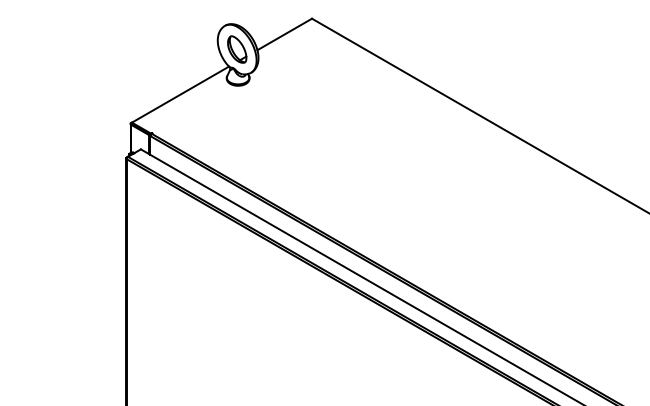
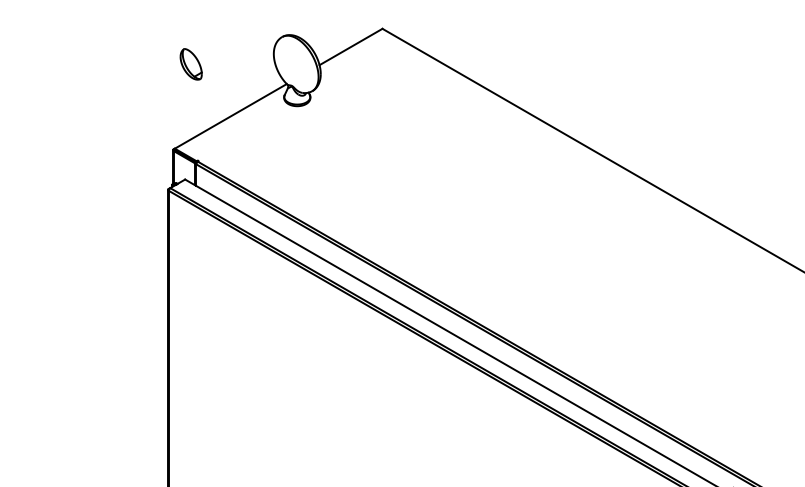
part: (236, 49) -> (190, 64), moved

